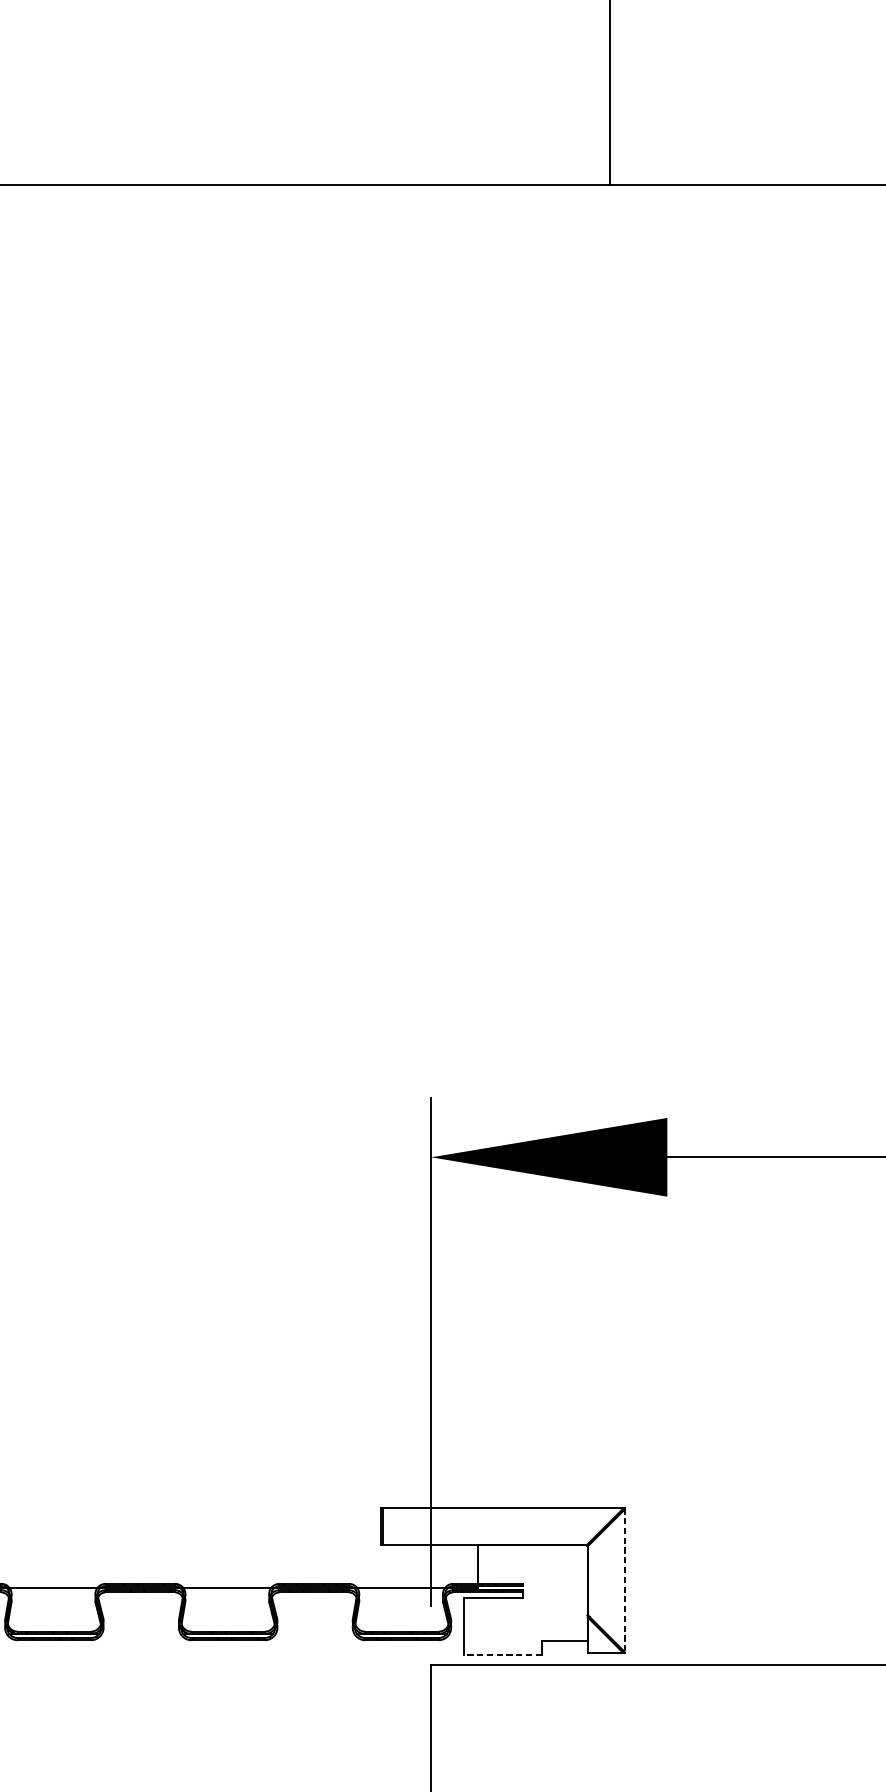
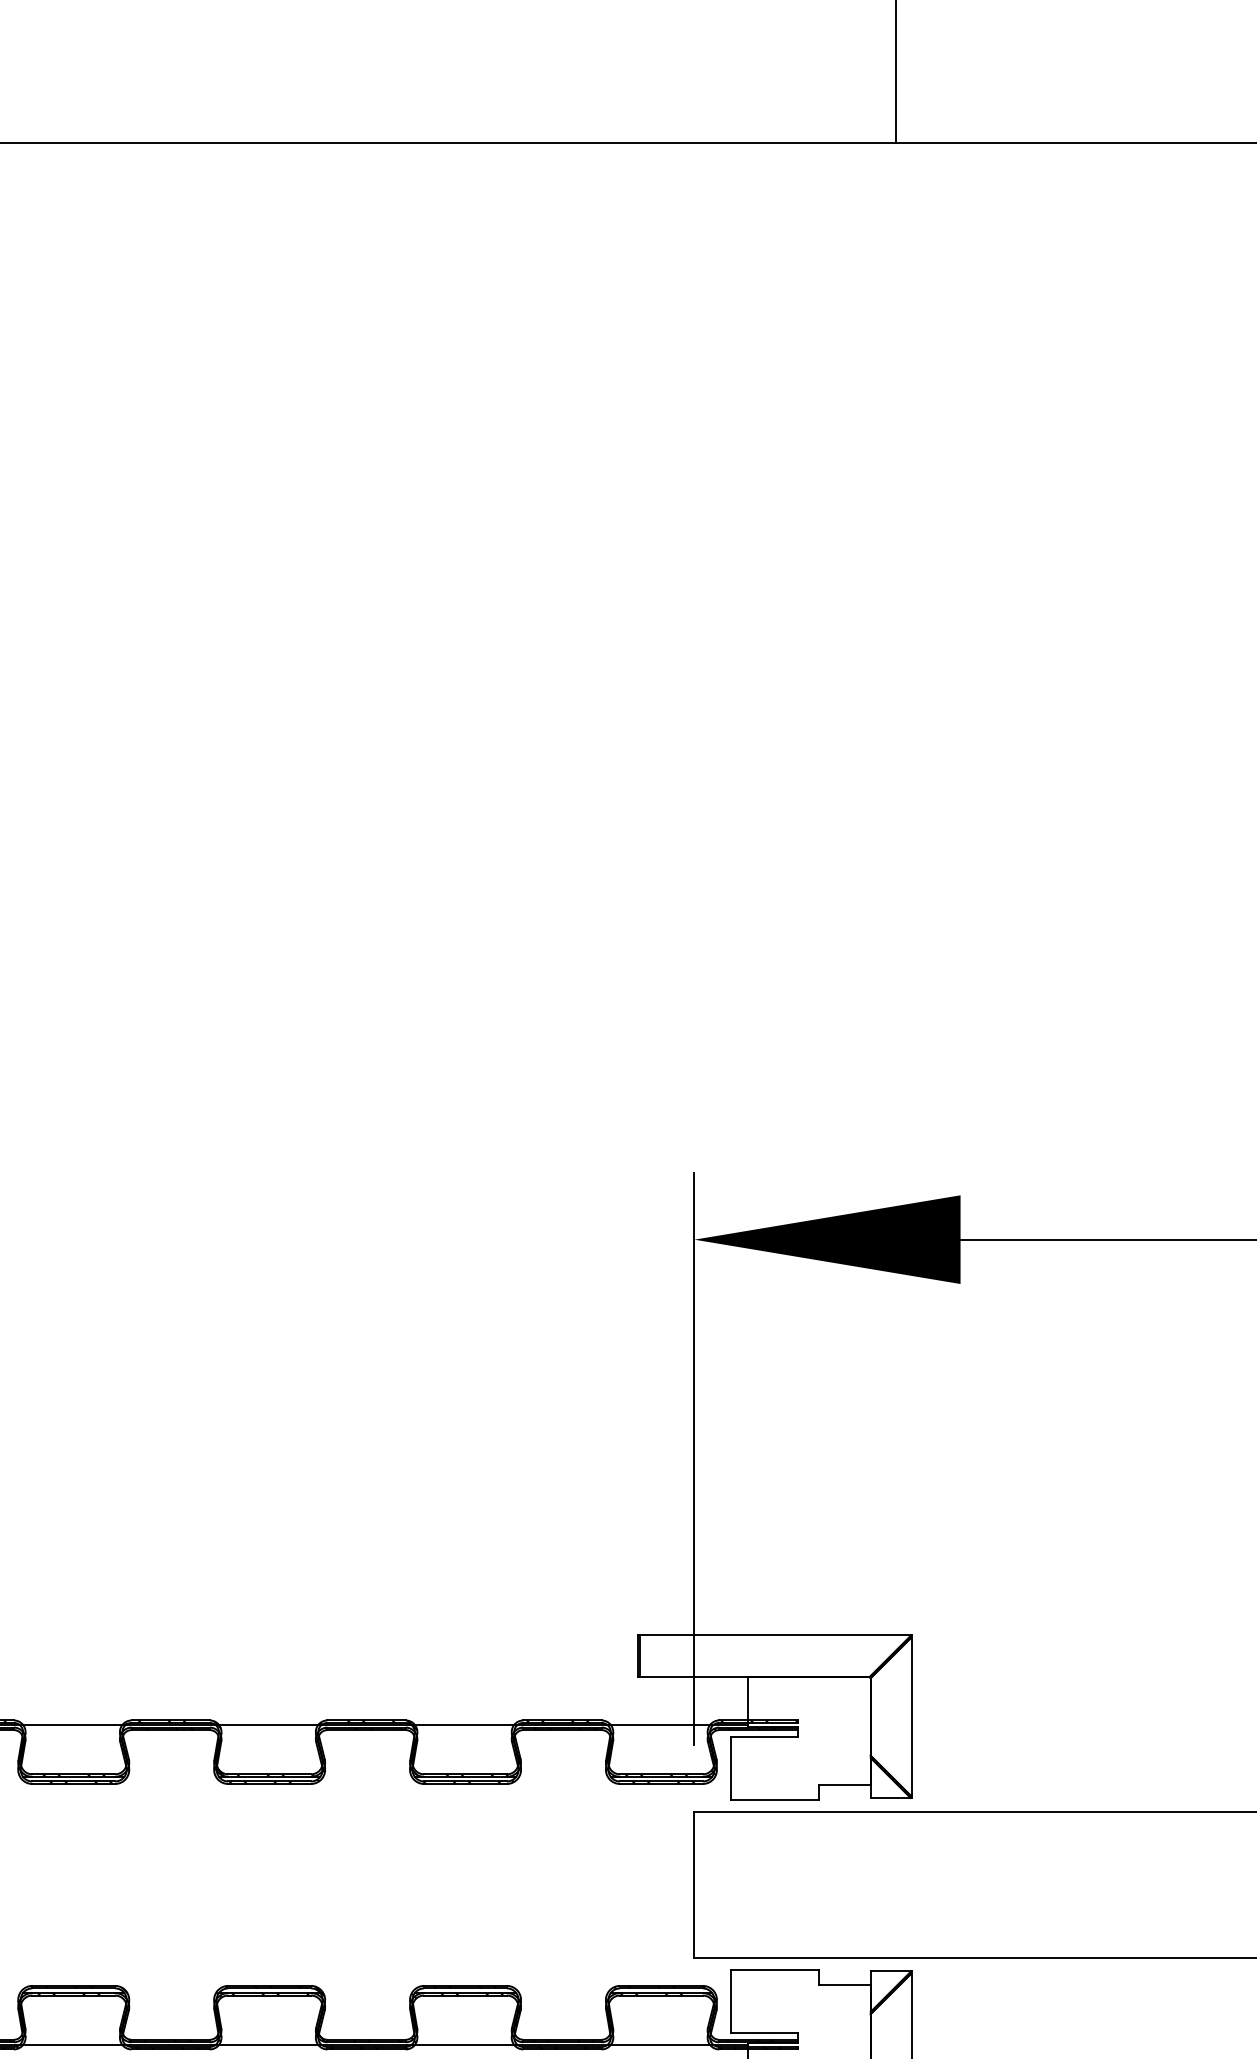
line: (624, 1581) -> (912, 1717), dashed -> solid
line: (502, 1654) -> (774, 1800), dashed -> solid

